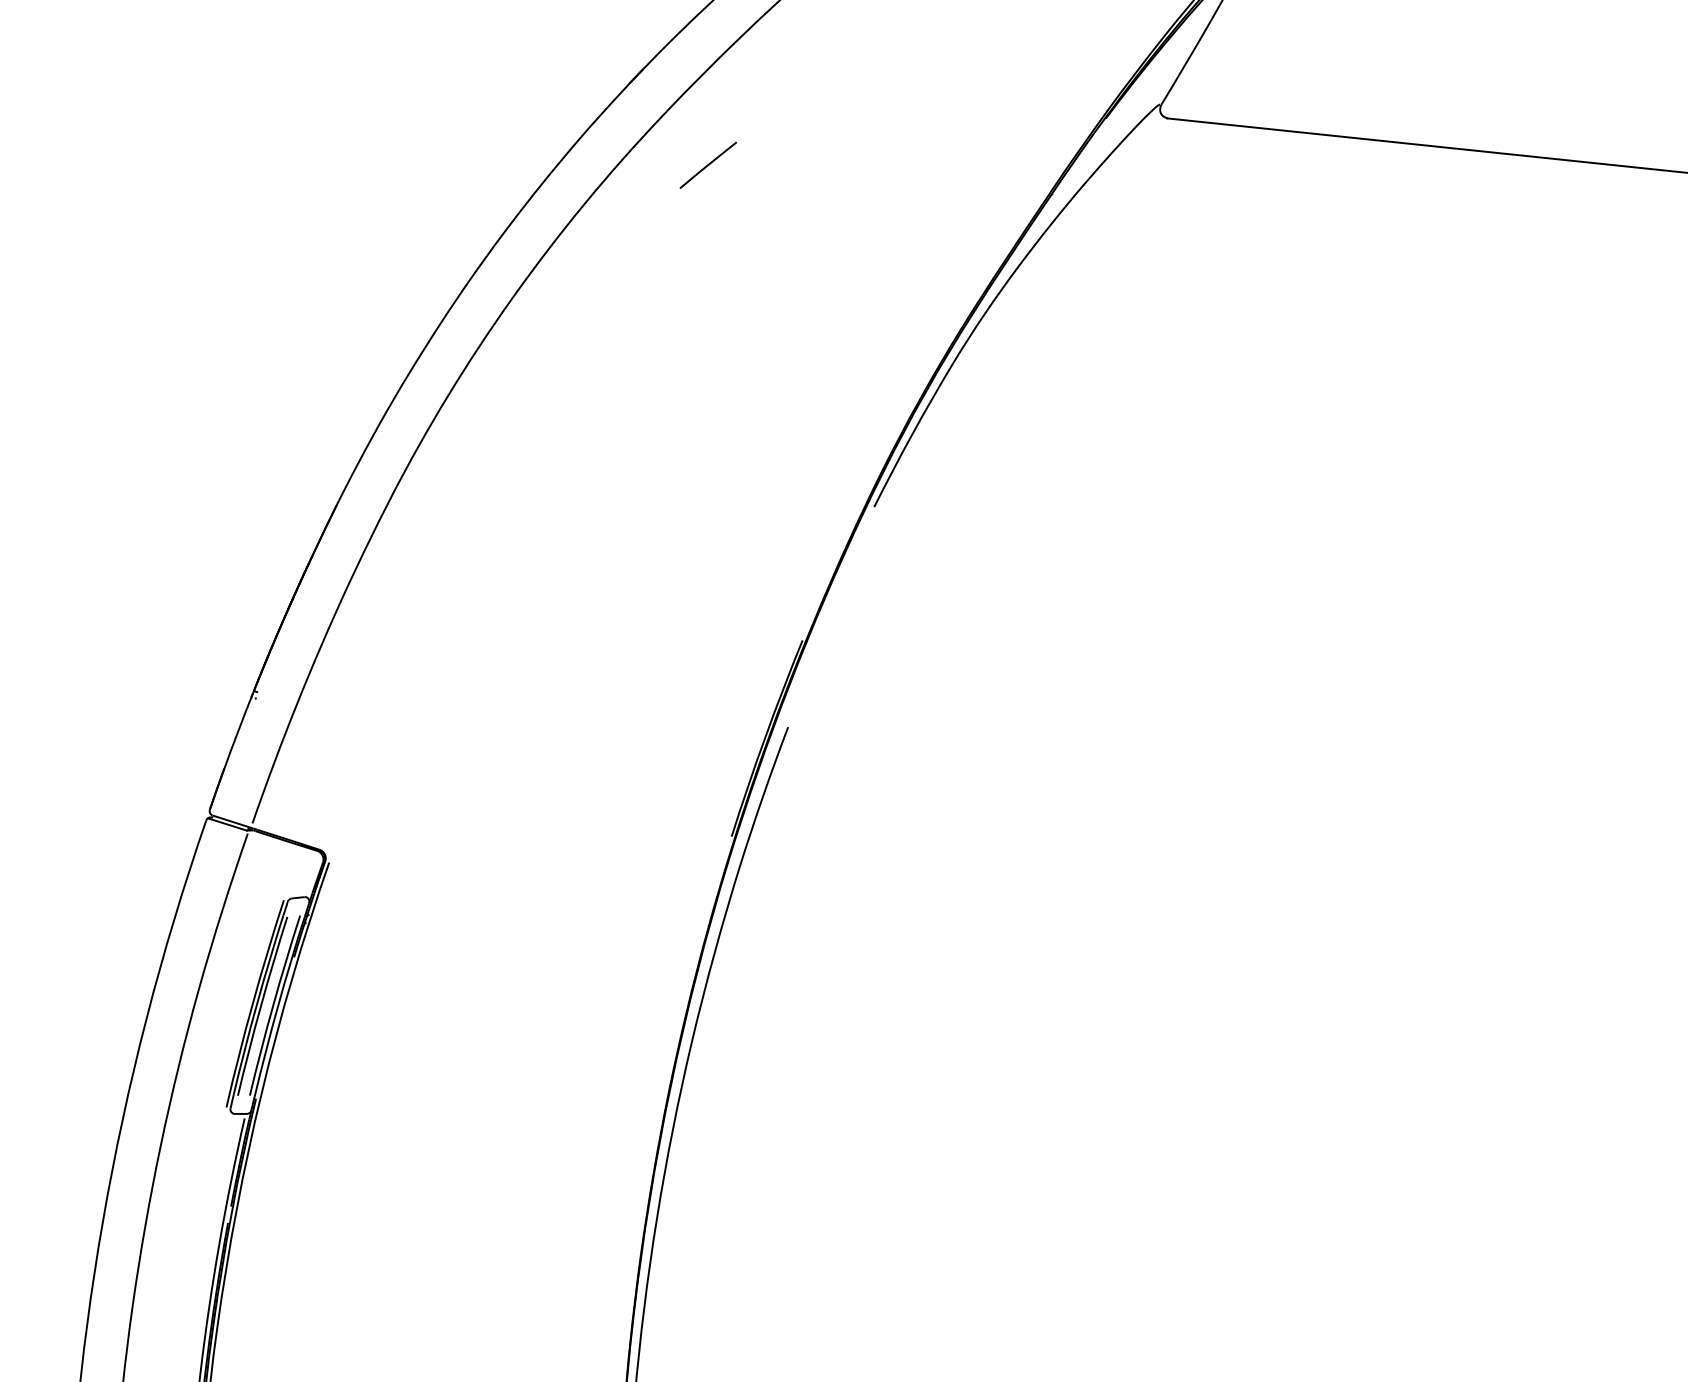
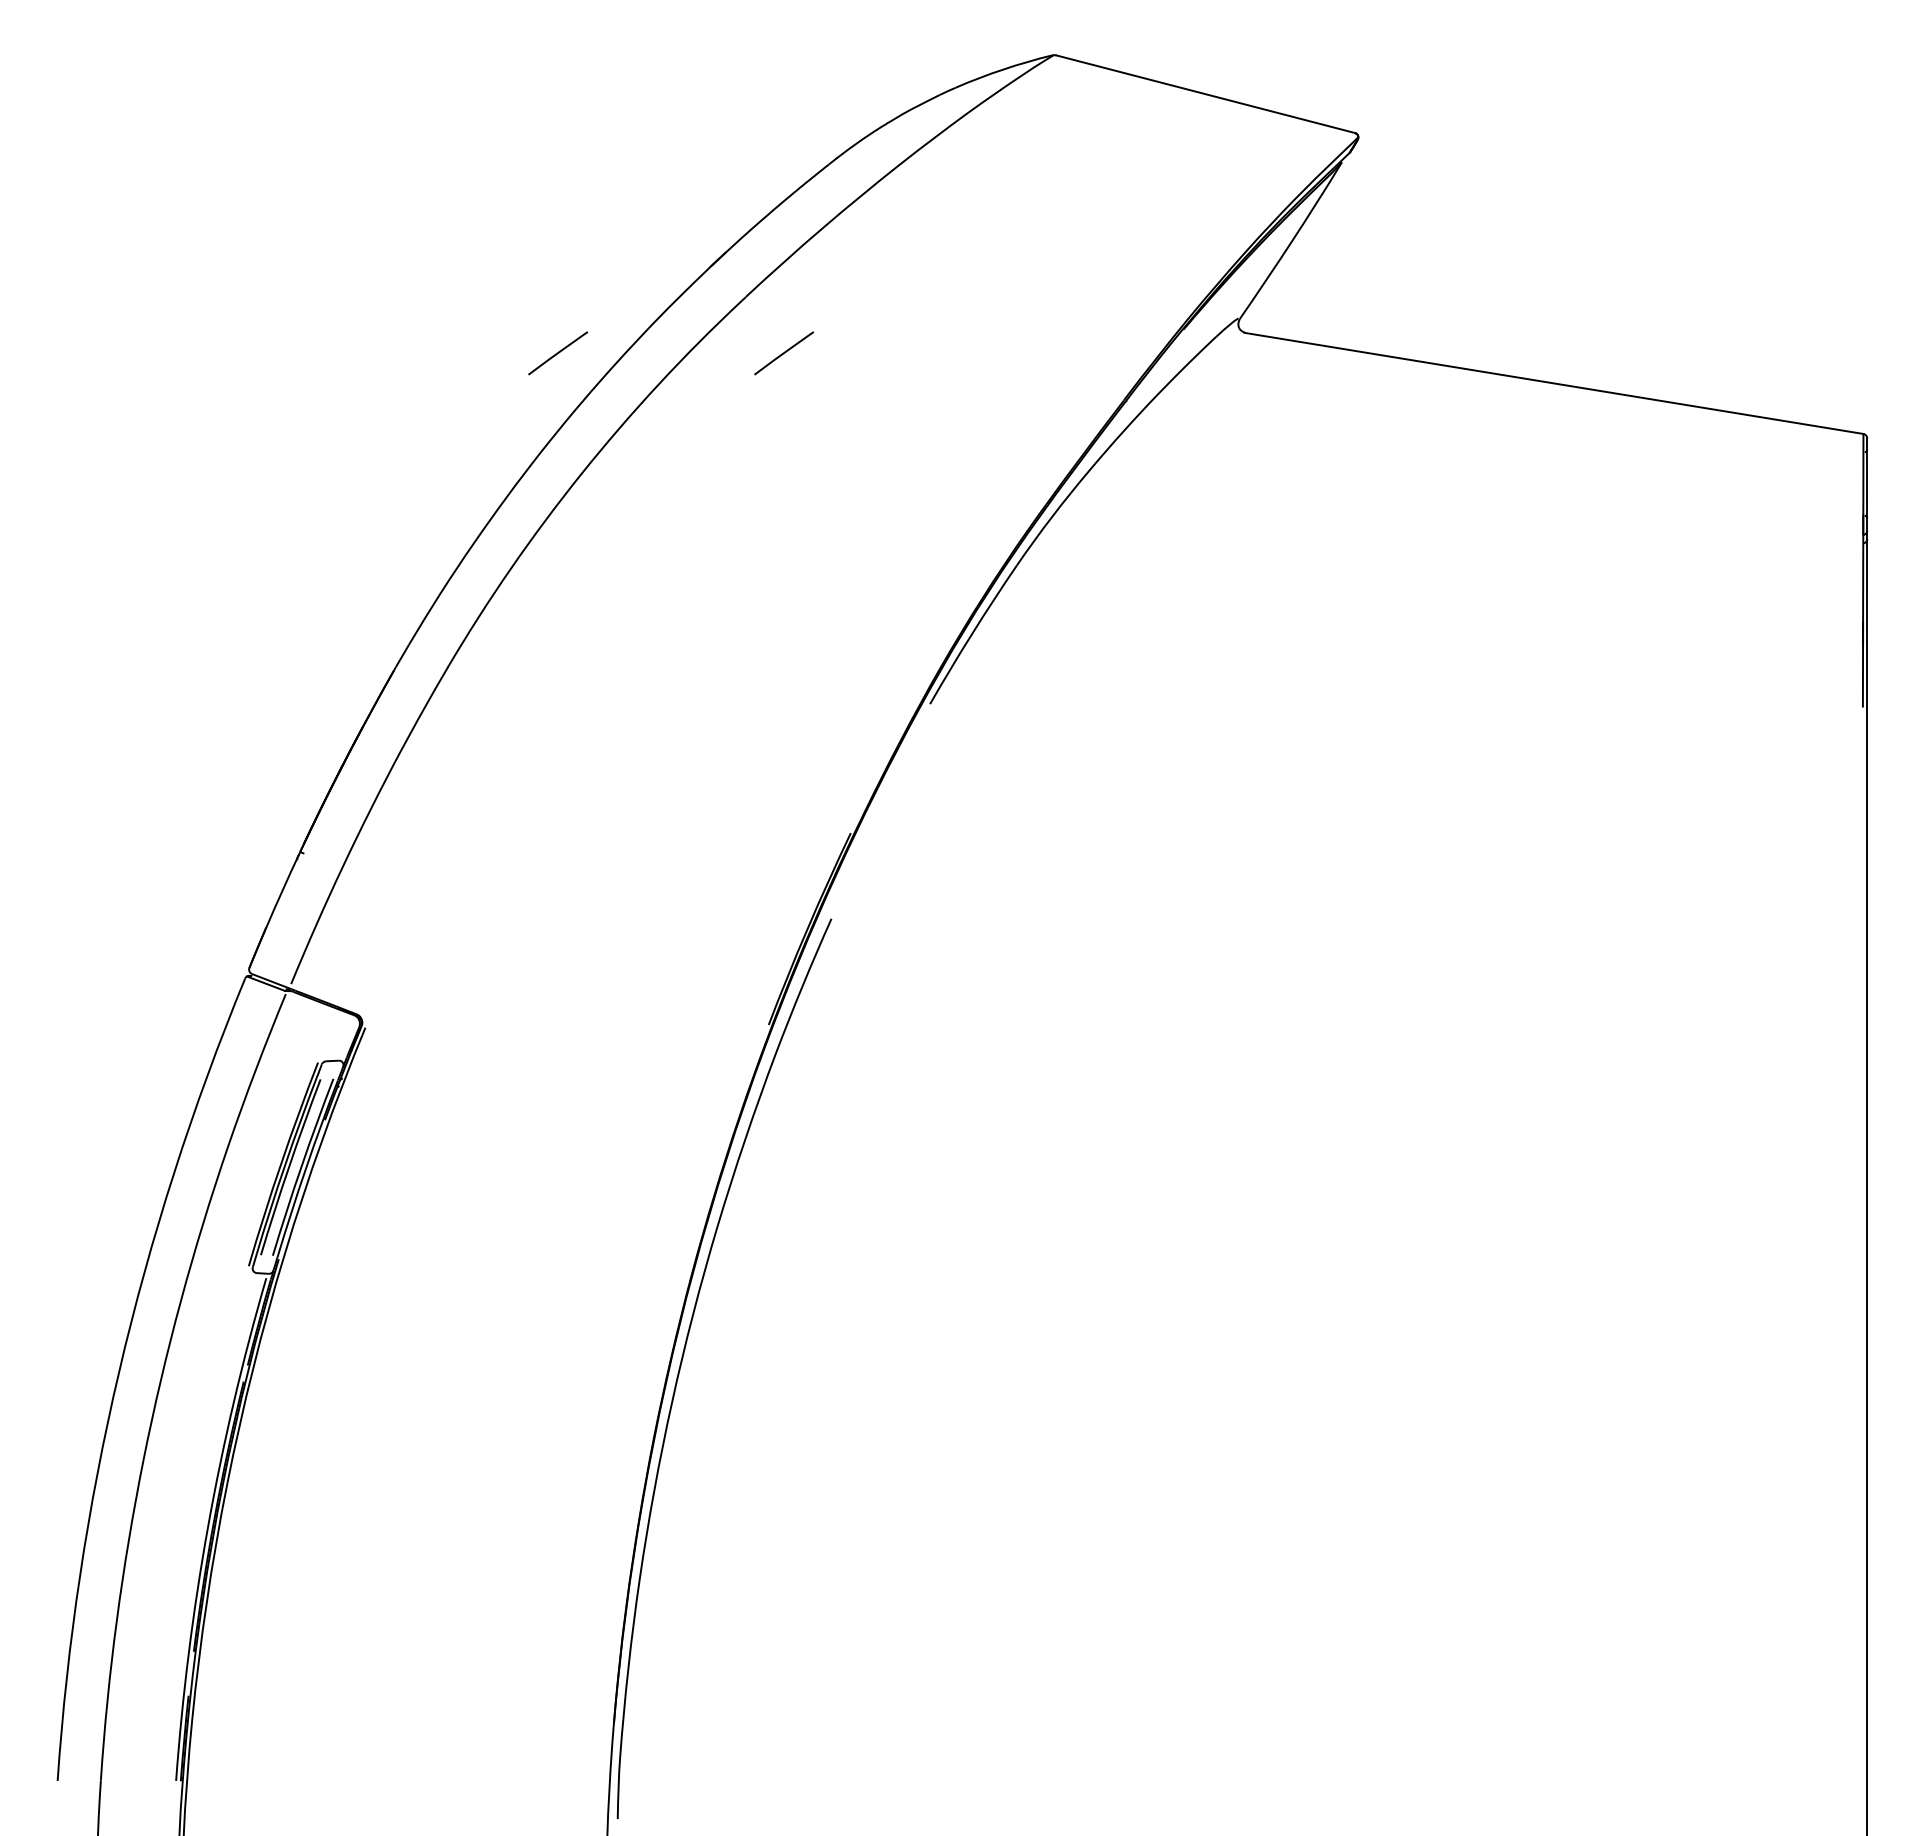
line: (483, 178) -> (558, 353), added

